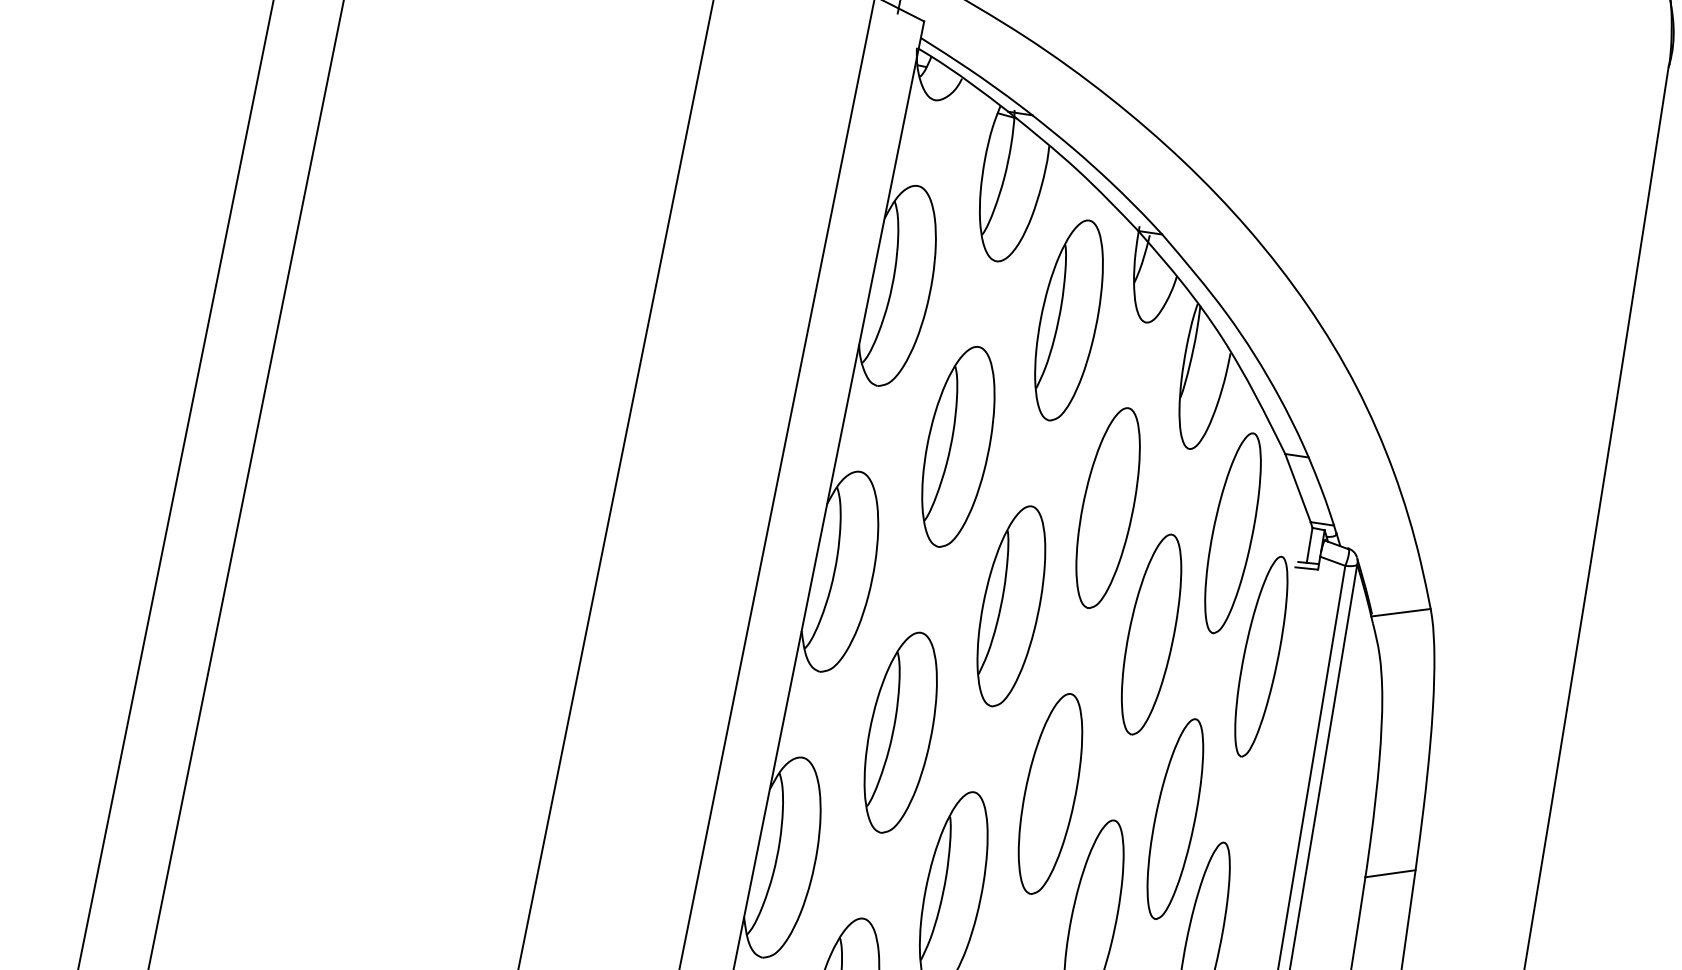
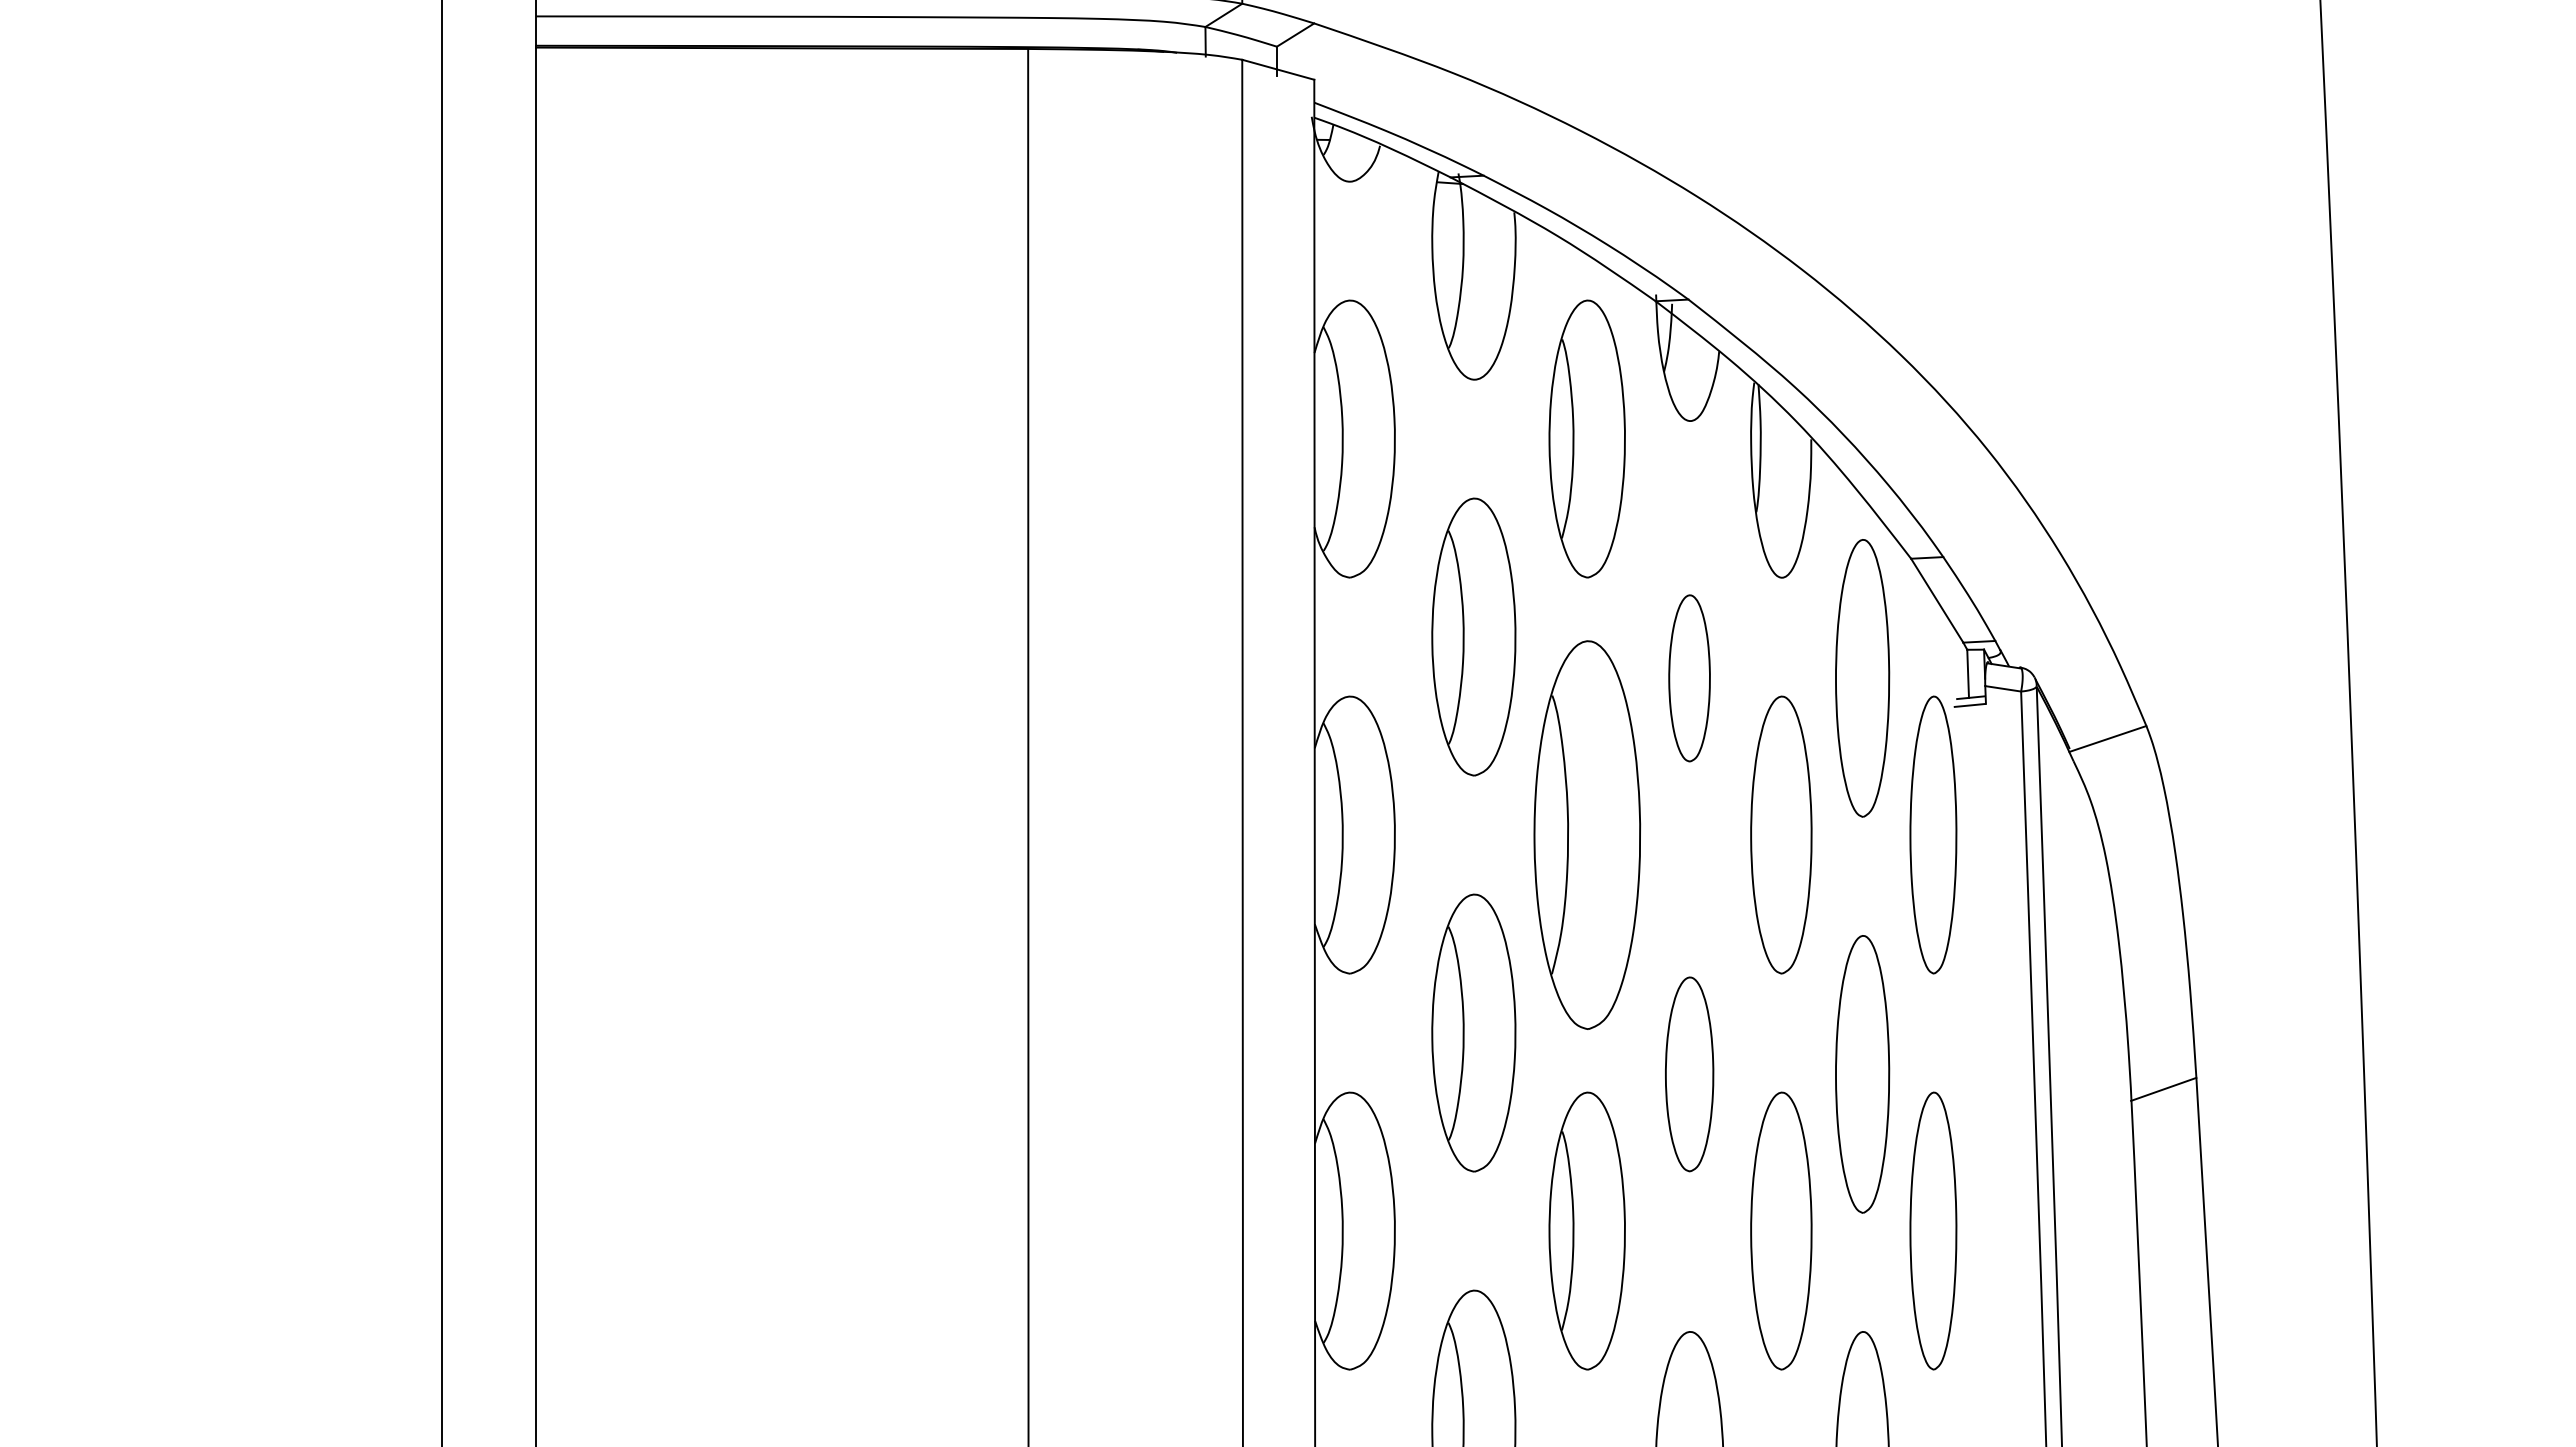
part: (1107, 508) -> (1689, 678), size x0.6
part: (1010, 605) -> (1586, 834), size x1.4
part: (1050, 794) -> (1689, 1074), size x0.7

